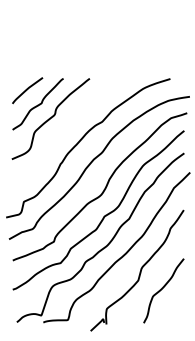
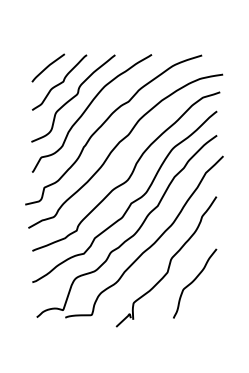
curve: (63, 129) -> (87, 109), added

